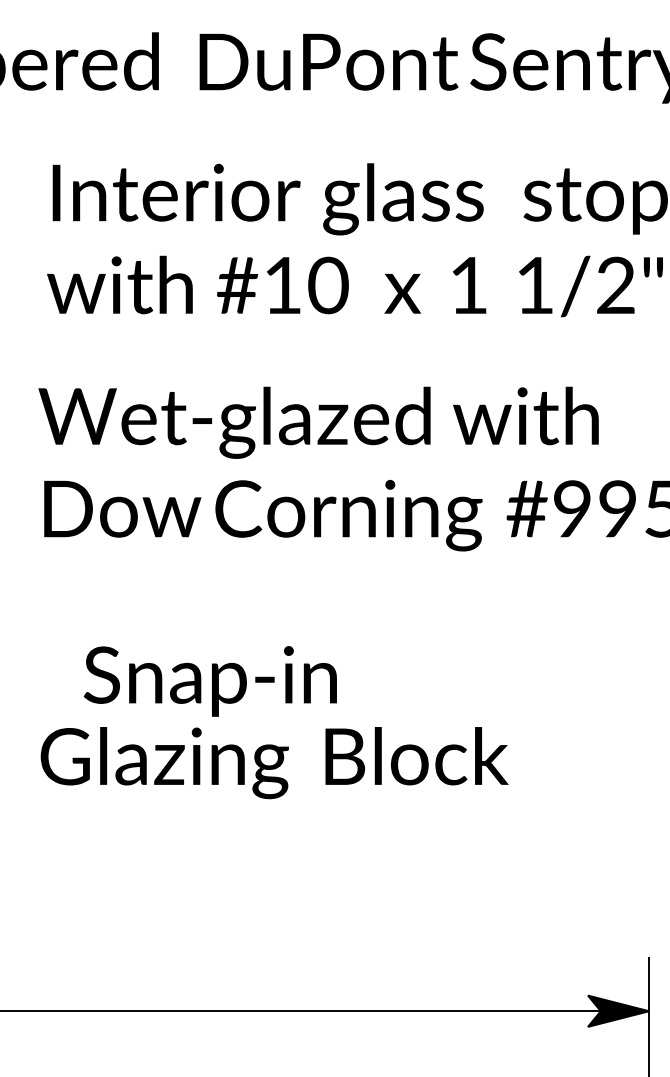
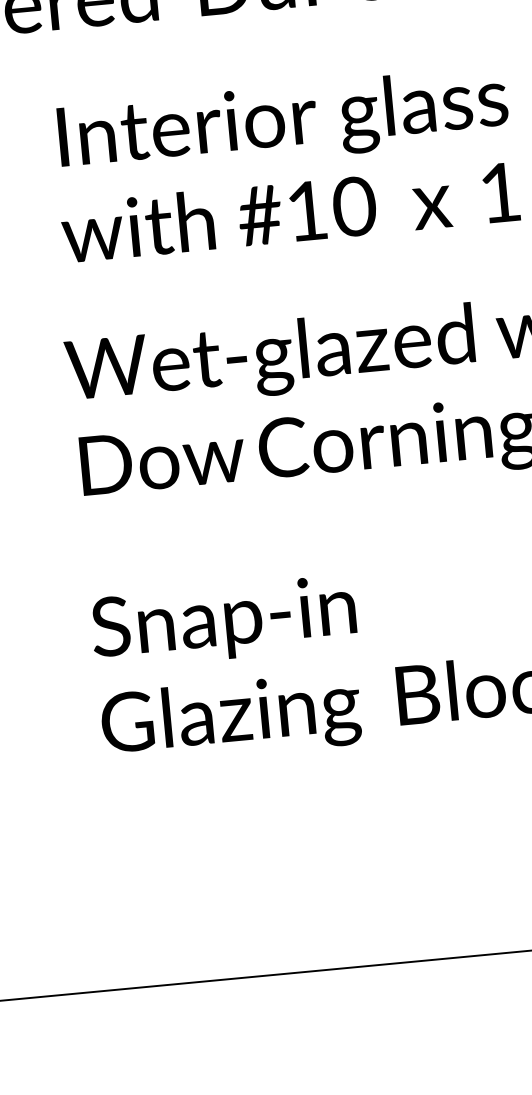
text: (209, 681) -> (223, 622), moved

